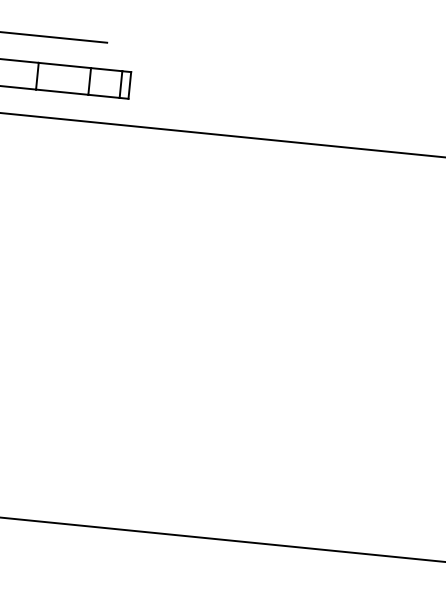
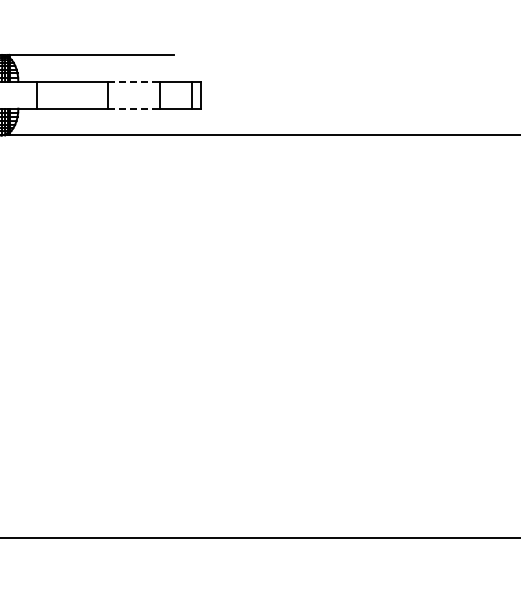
line: (65, 65) -> (134, 81), solid -> dashed
line: (62, 92) -> (134, 108), solid -> dashed

